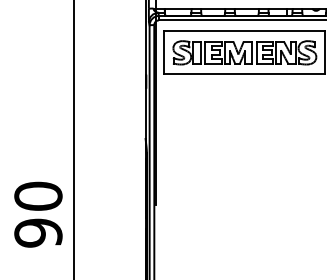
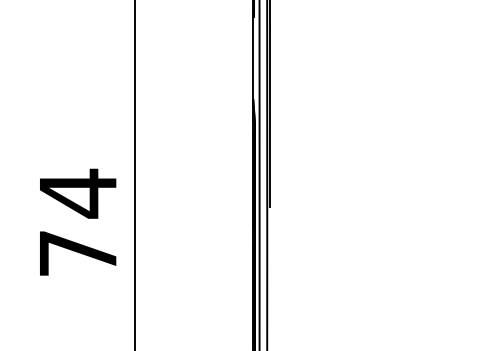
text: (38, 214) -> (78, 223), 90 -> 74

